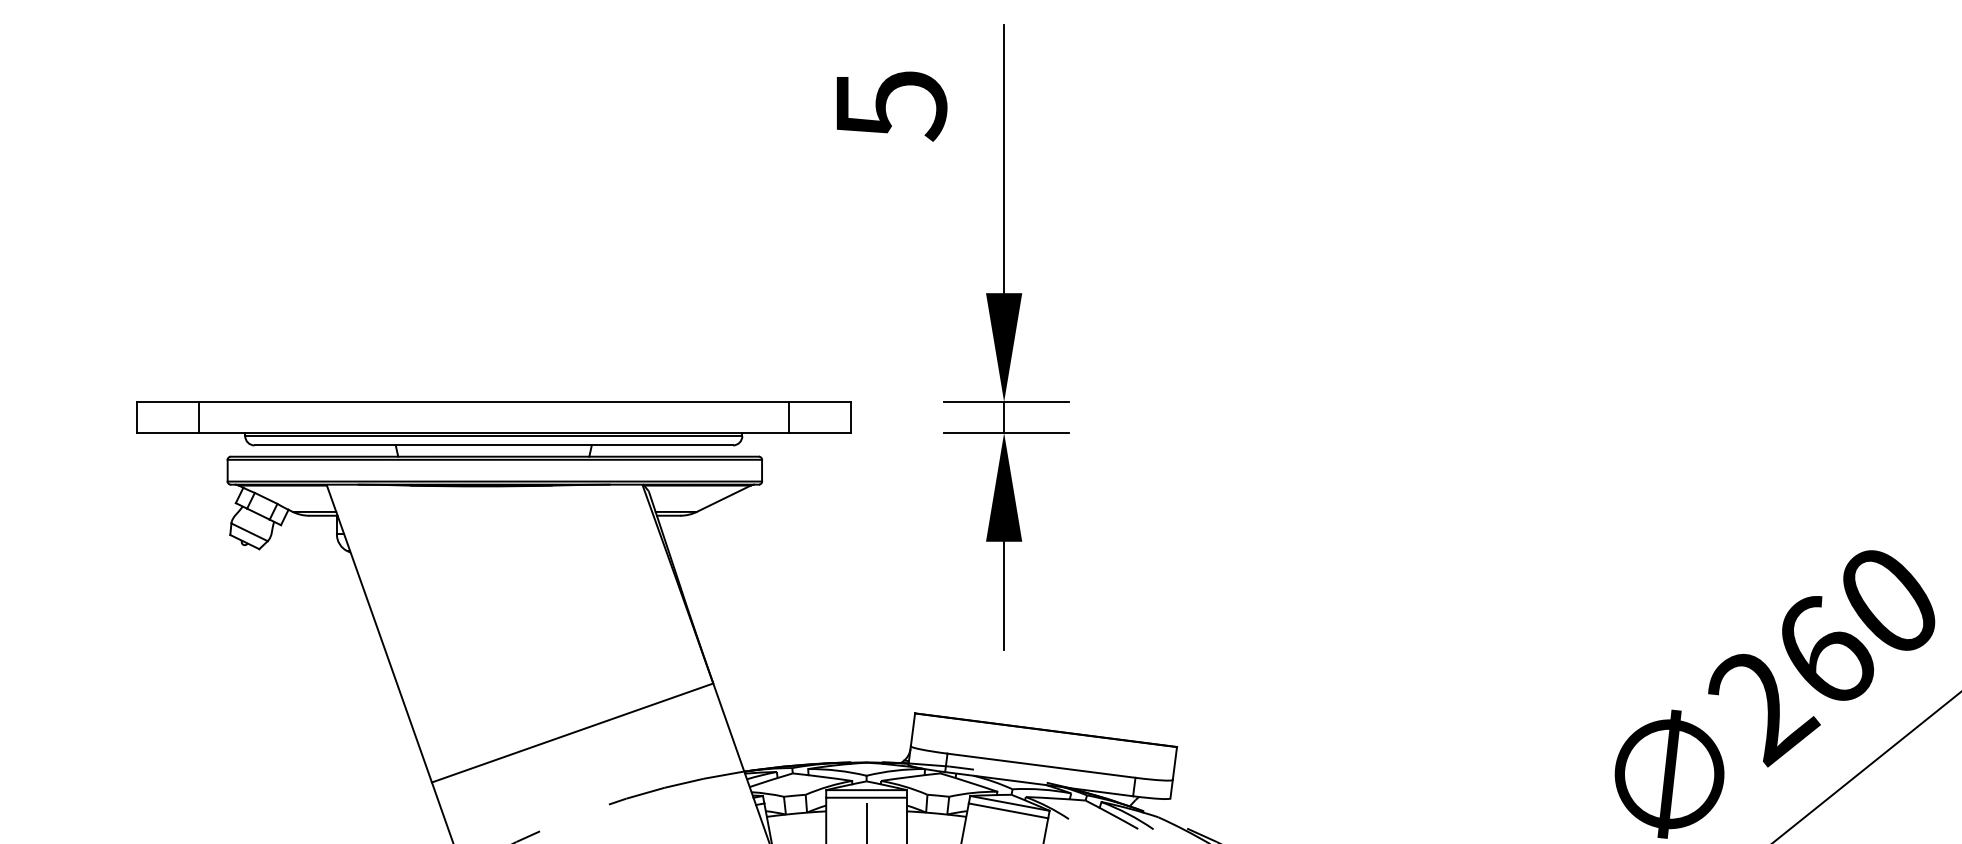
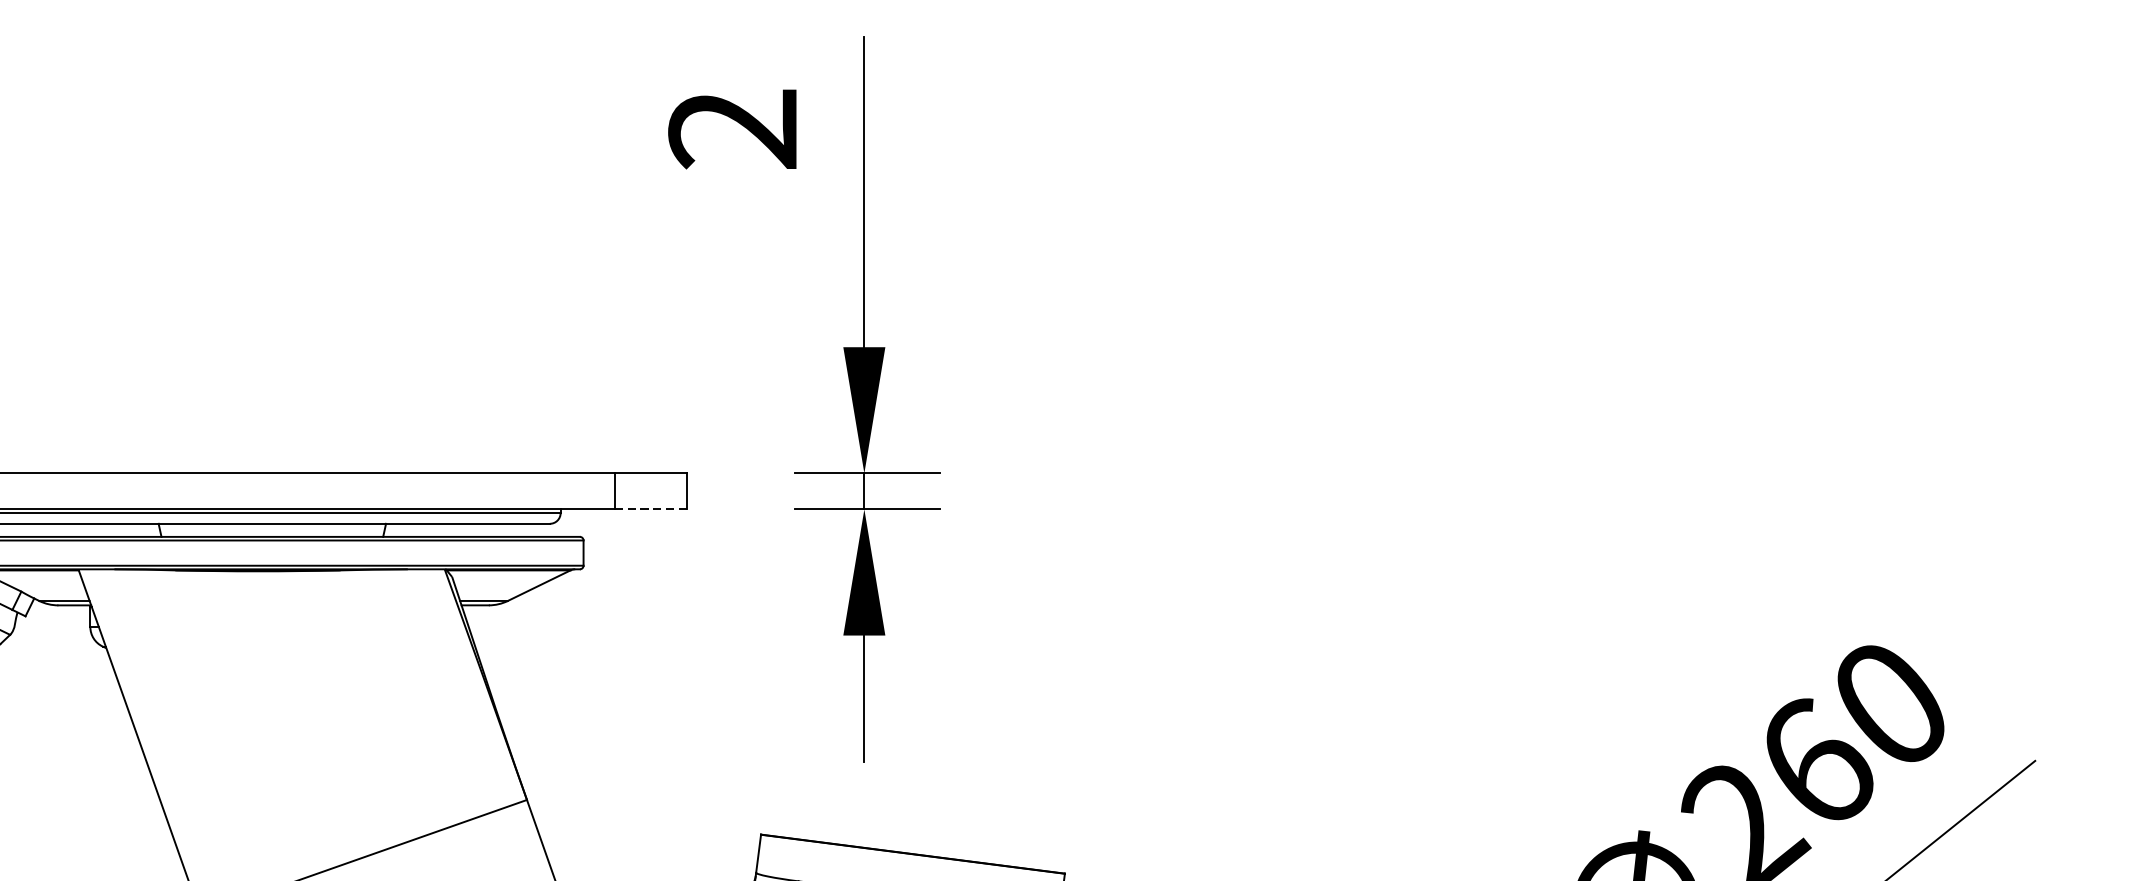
text: (891, 106) -> (733, 130), 5 -> 2
line: (819, 433) -> (650, 509), solid -> dashed

